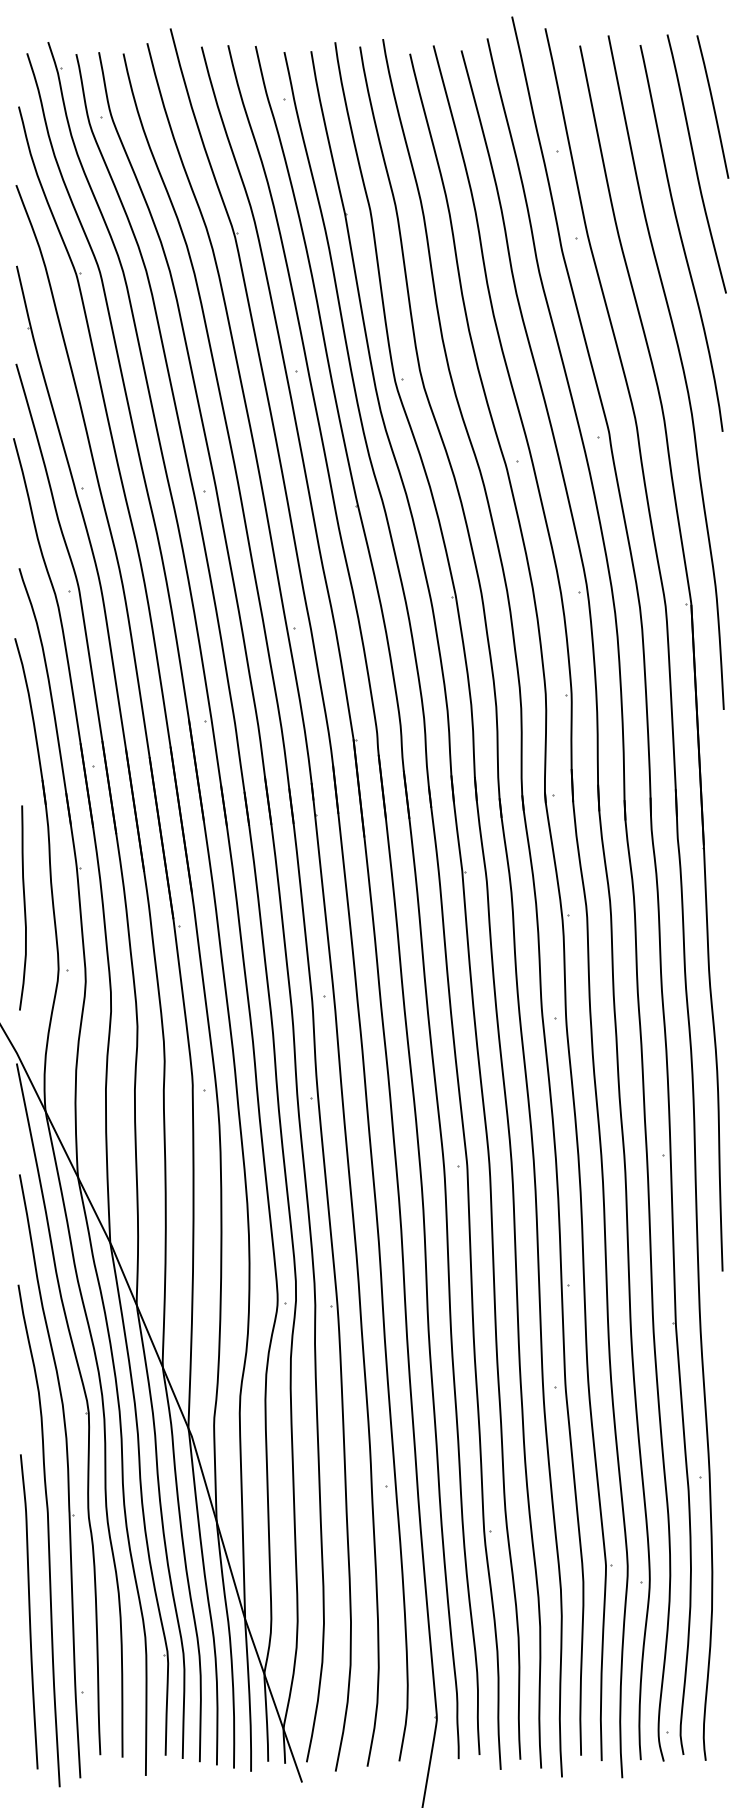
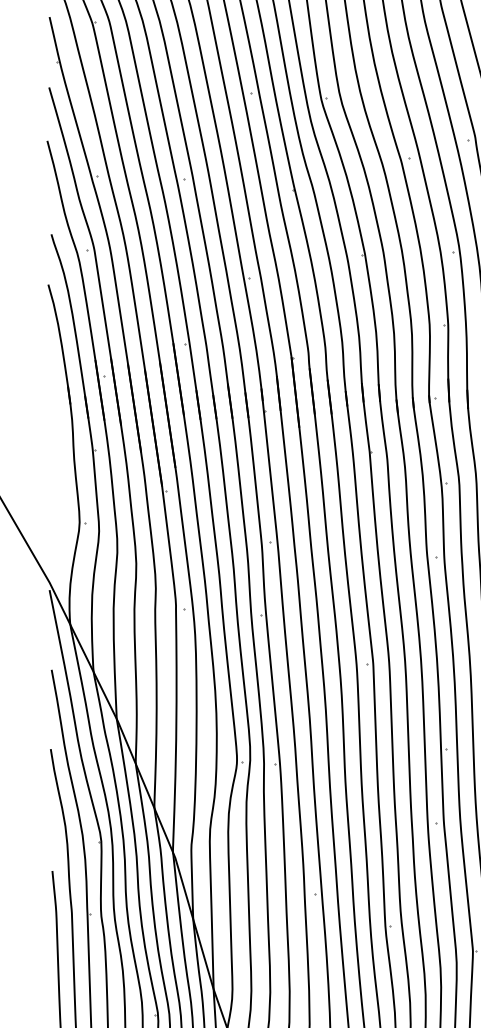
curve: (23, 906) -> (54, 477), removed

